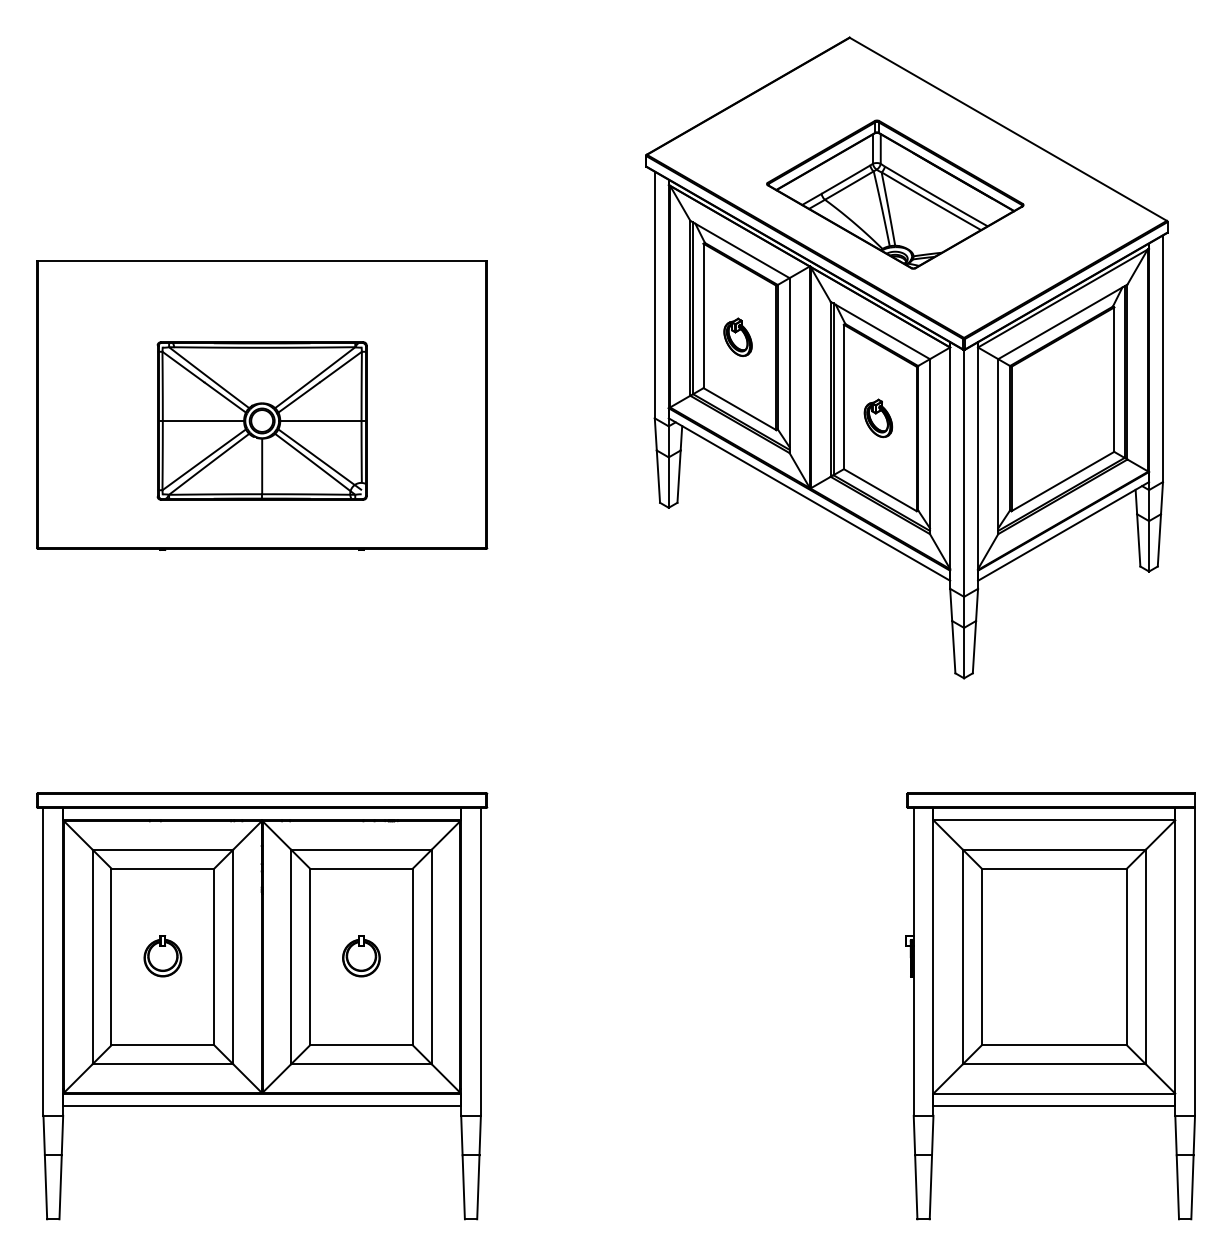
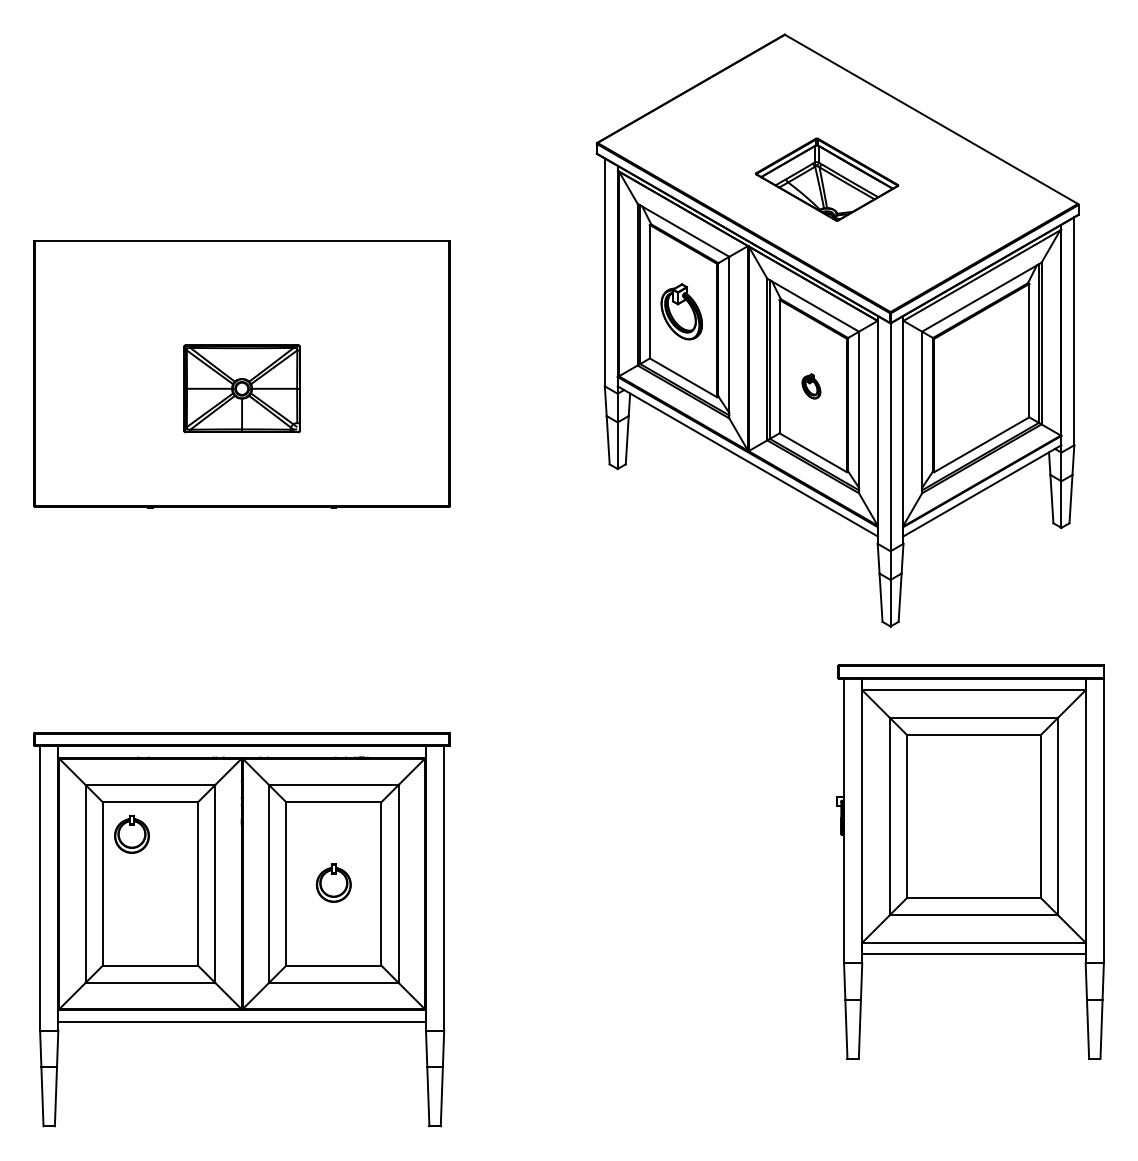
part: (895, 194) -> (827, 179), size x0.6
part: (737, 336) -> (681, 310), size x1.6
part: (878, 418) -> (811, 386), size x0.7
part: (261, 420) -> (241, 388), size x0.6
part: (162, 956) -> (131, 834), moved
part: (1050, 1006) -> (970, 862), moved

